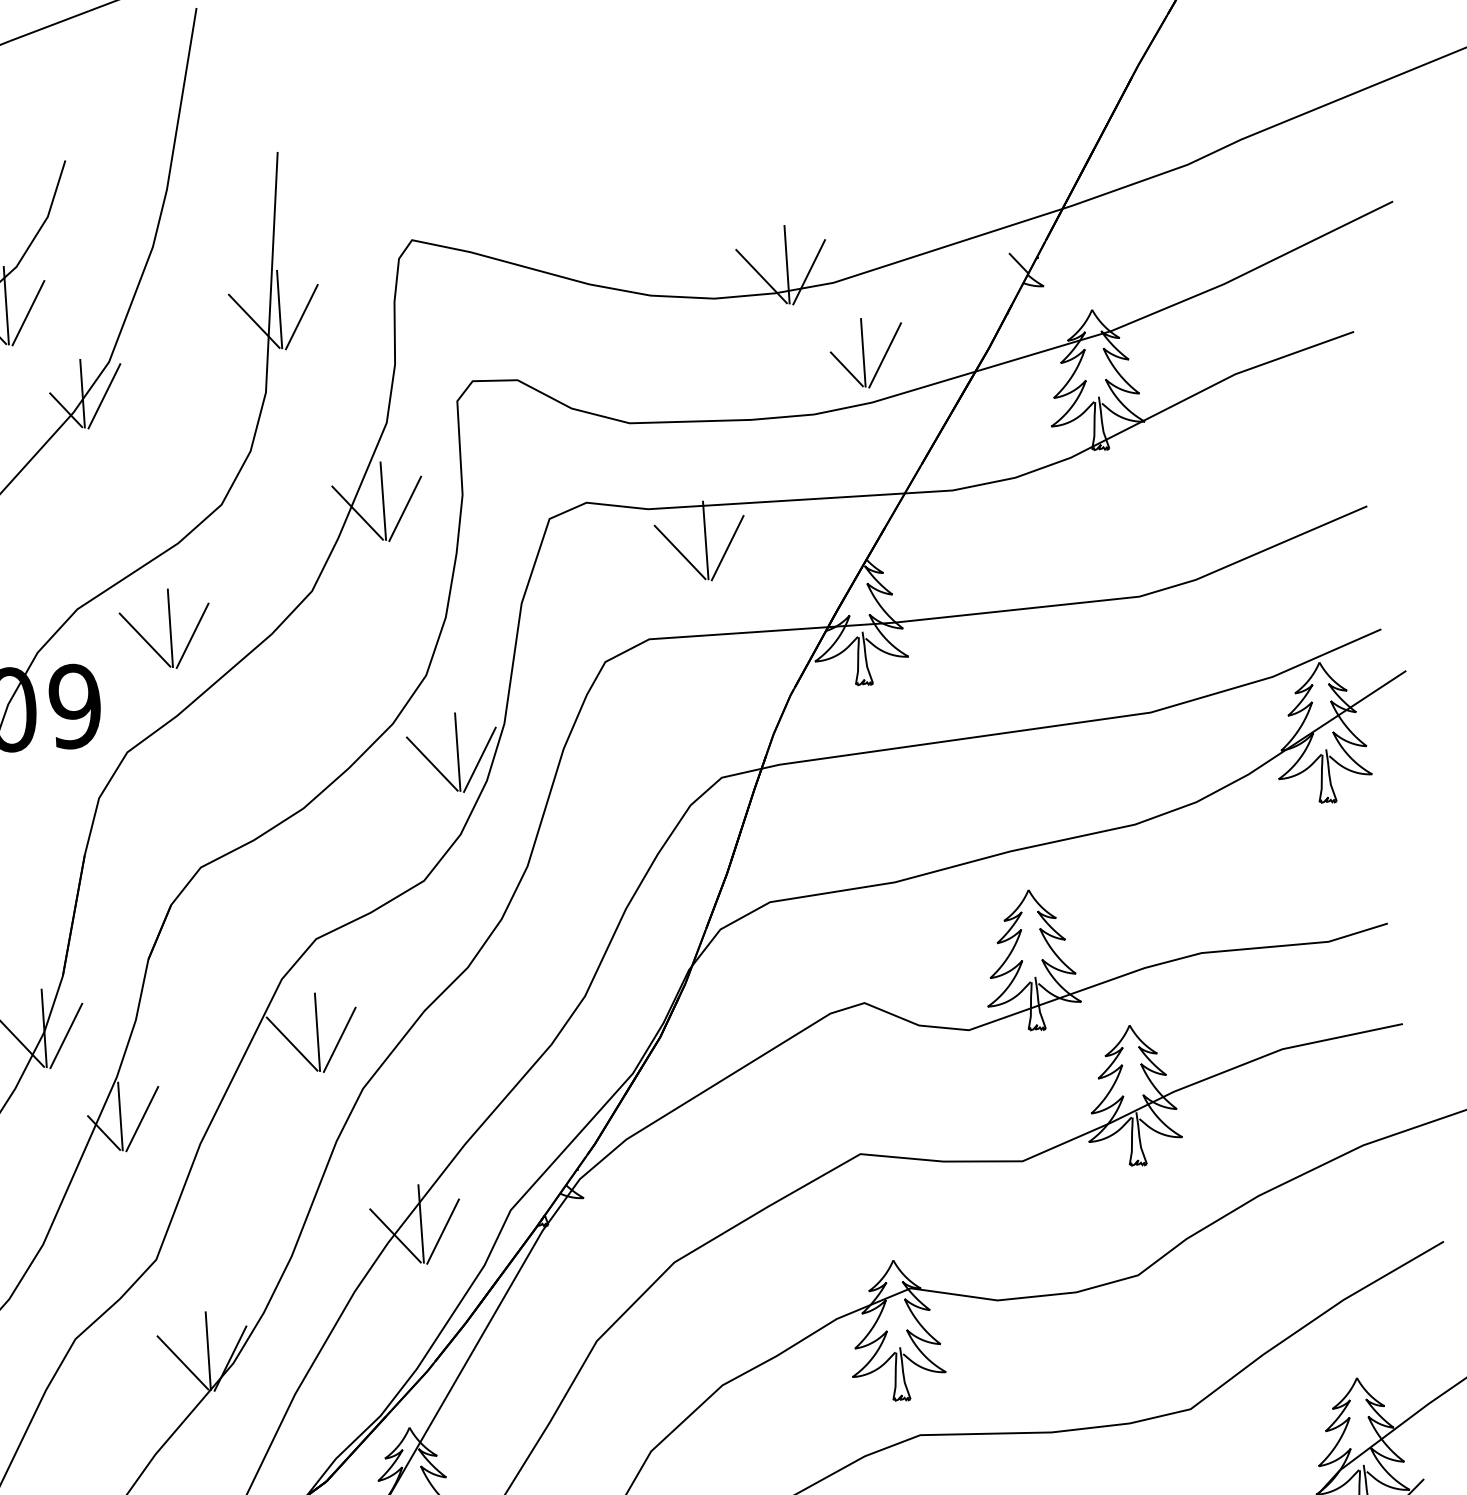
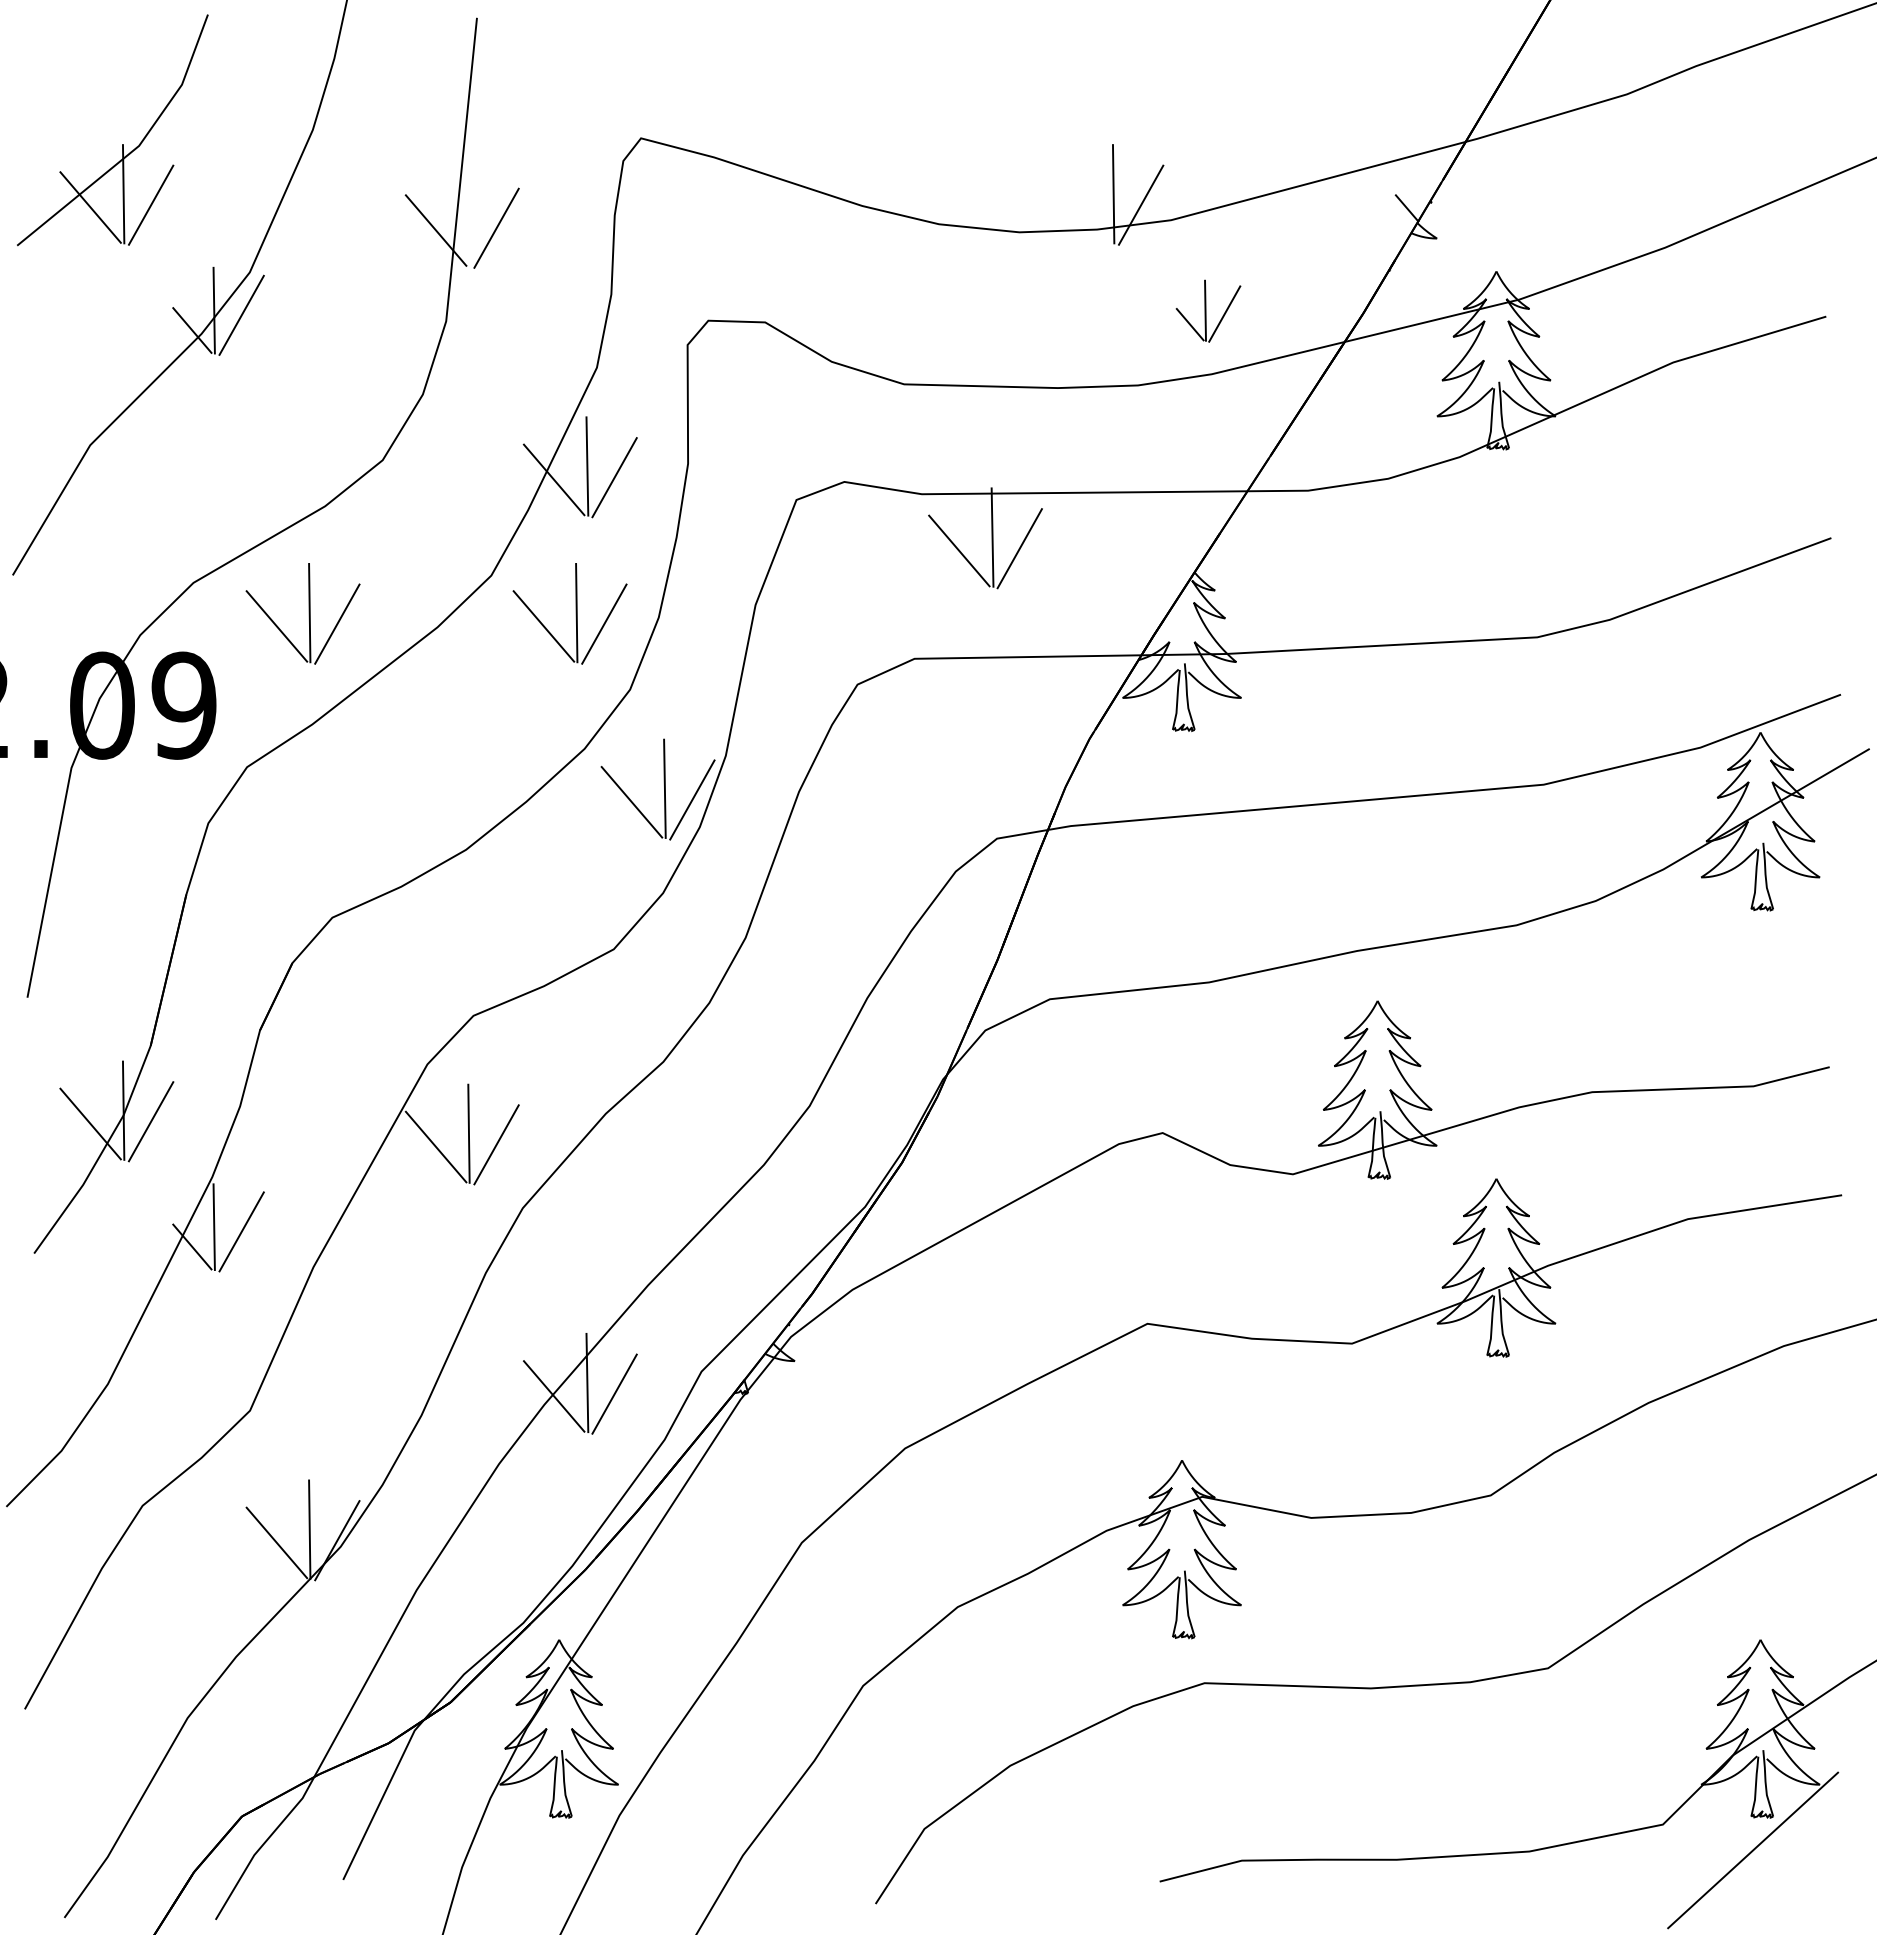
line: (761, 276) -> (1080, 207), removed
line: (279, 309) -> (468, 217), removed
part: (866, 352) -> (1208, 310), size x0.7
part: (375, 617) -> (569, 613), added

